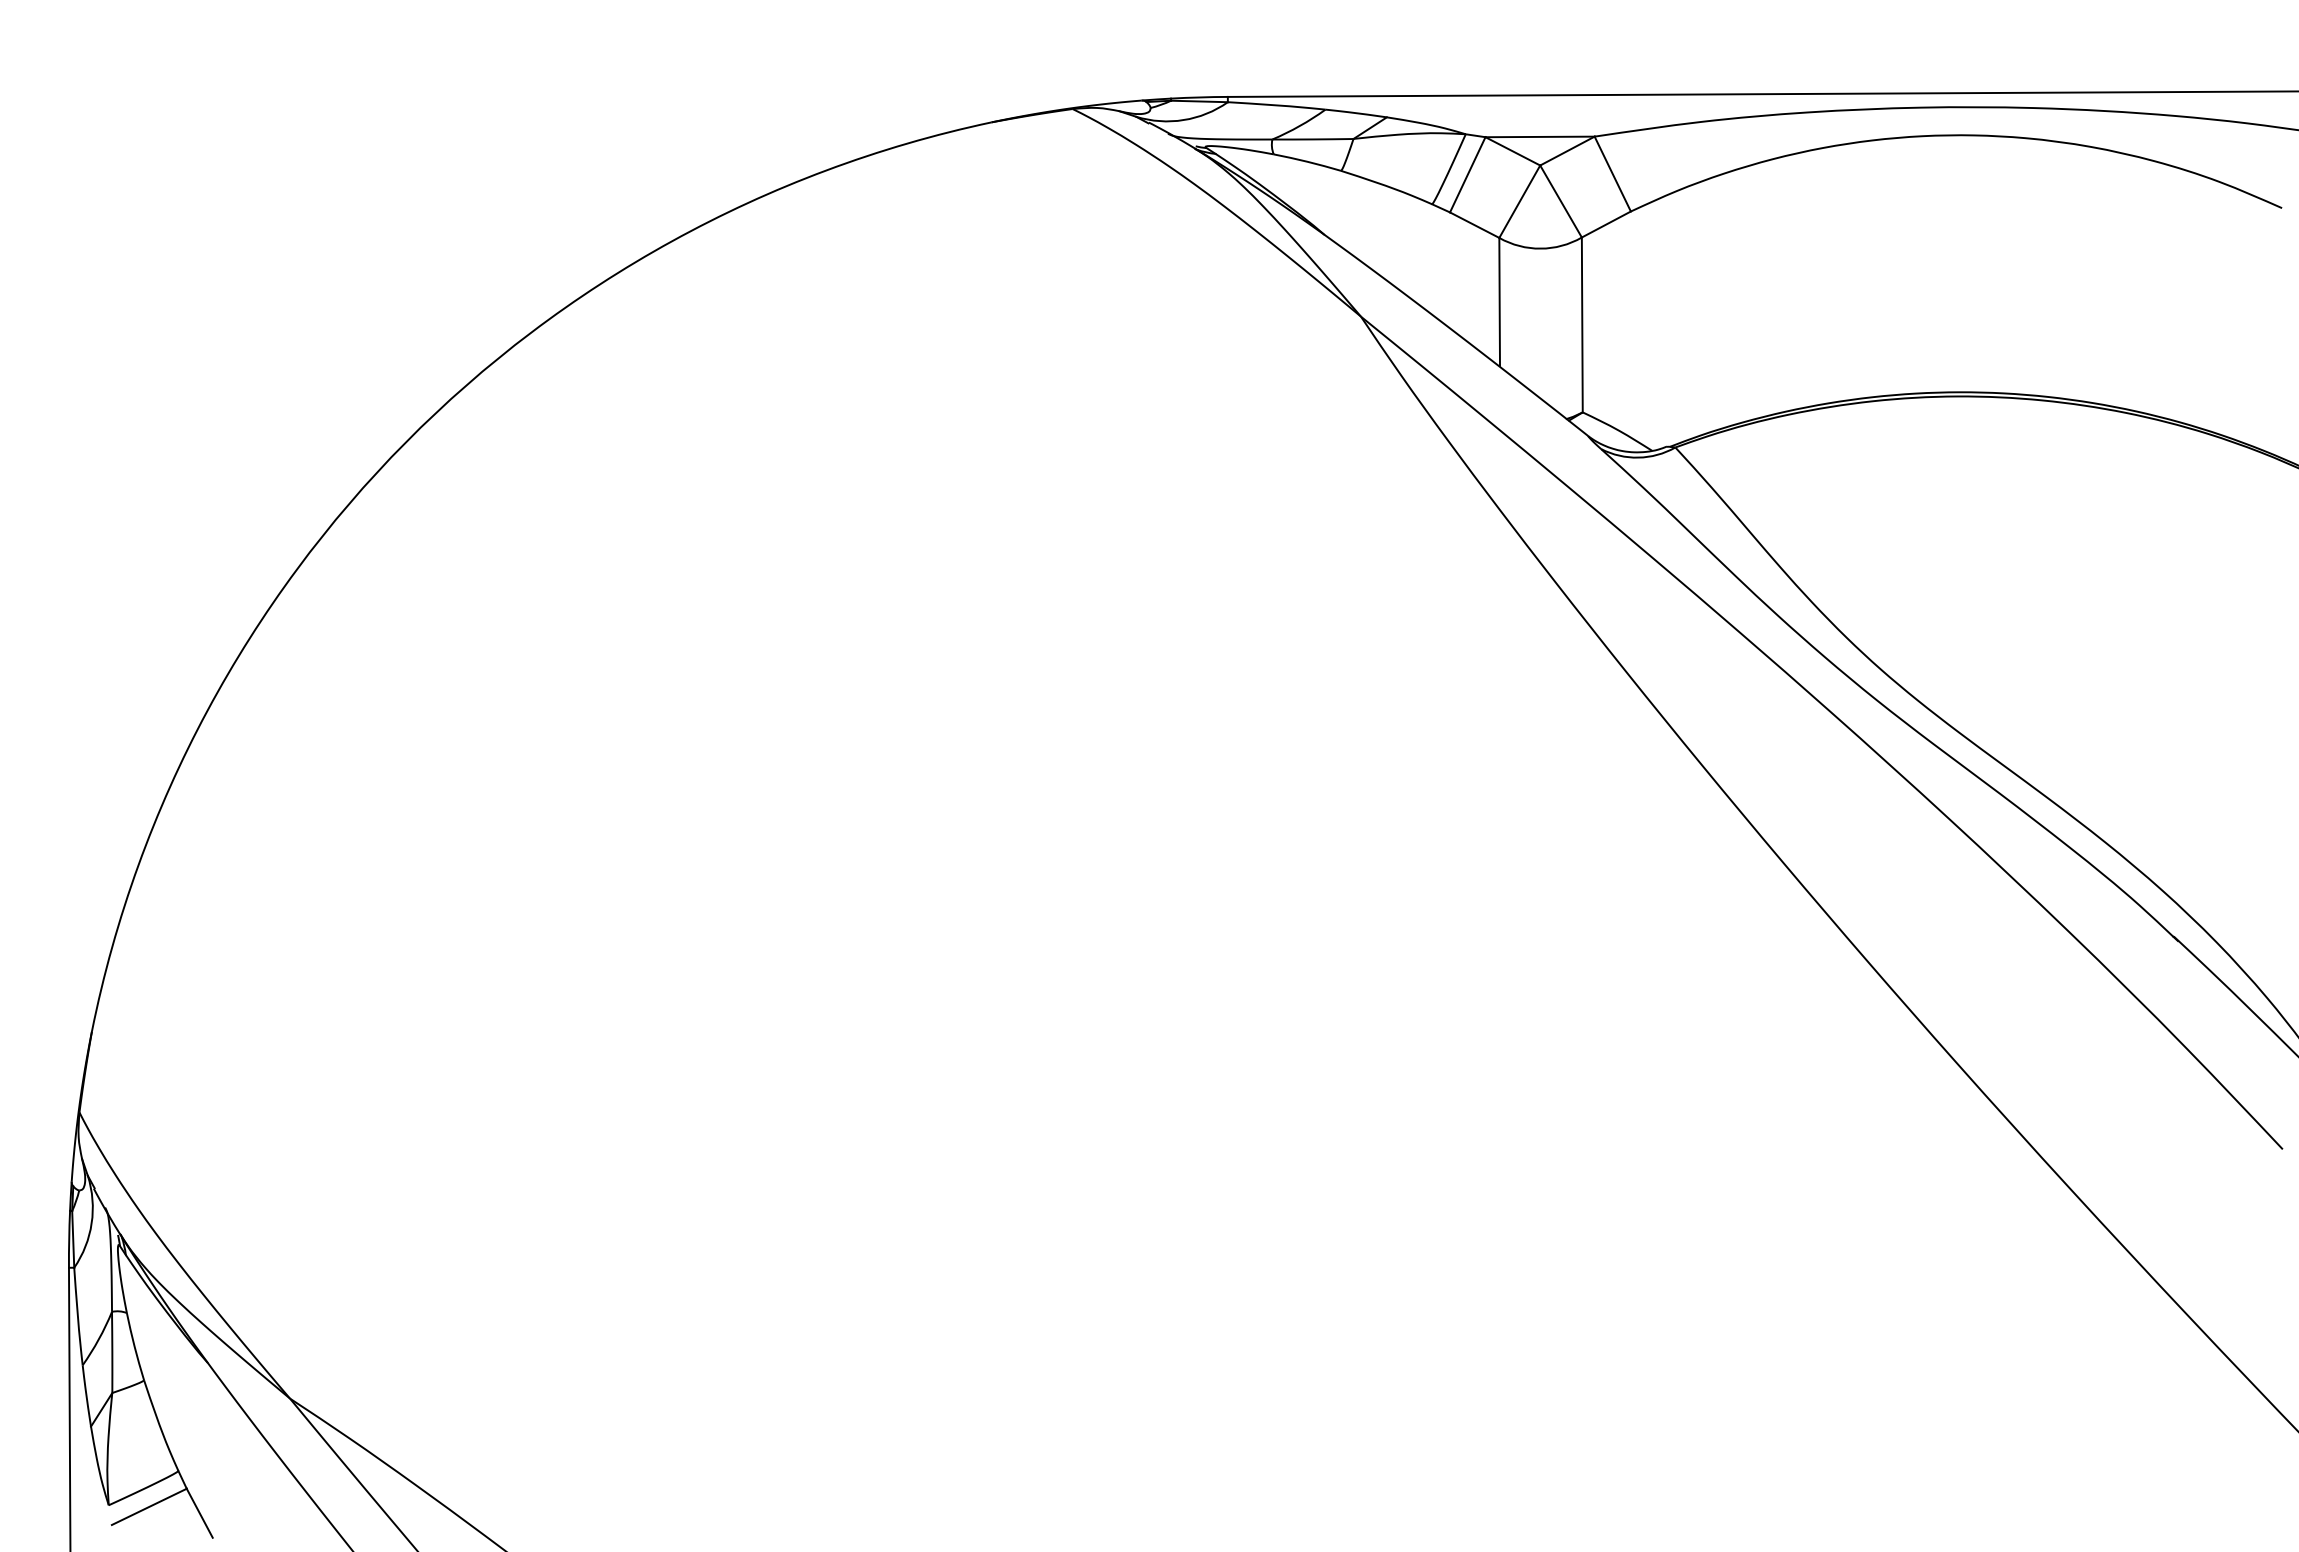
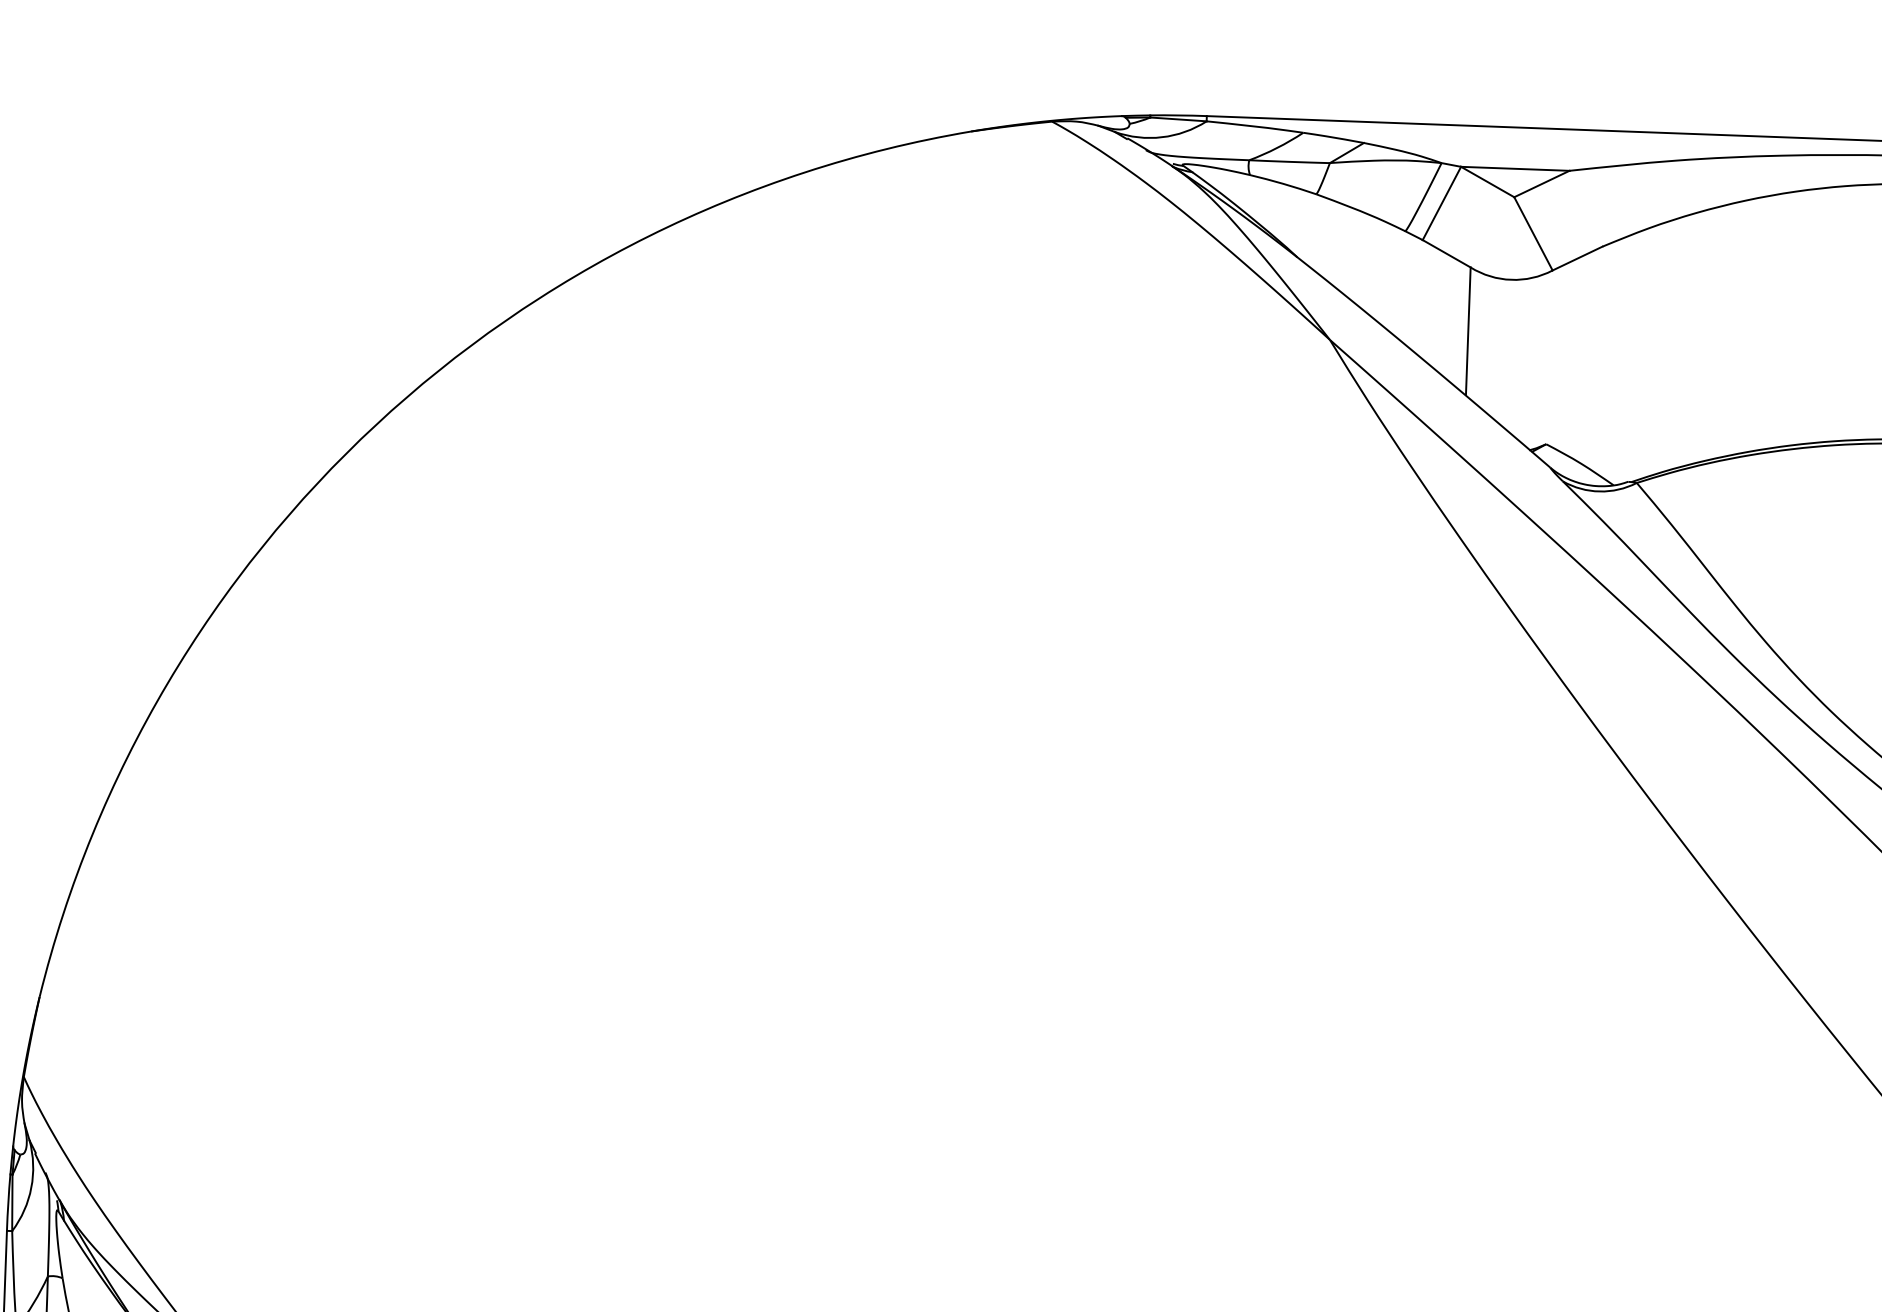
line: (1612, 173) -> (1585, 208), removed
line: (1519, 201) -> (1492, 232), removed
line: (1581, 324) -> (1548, 356), removed

